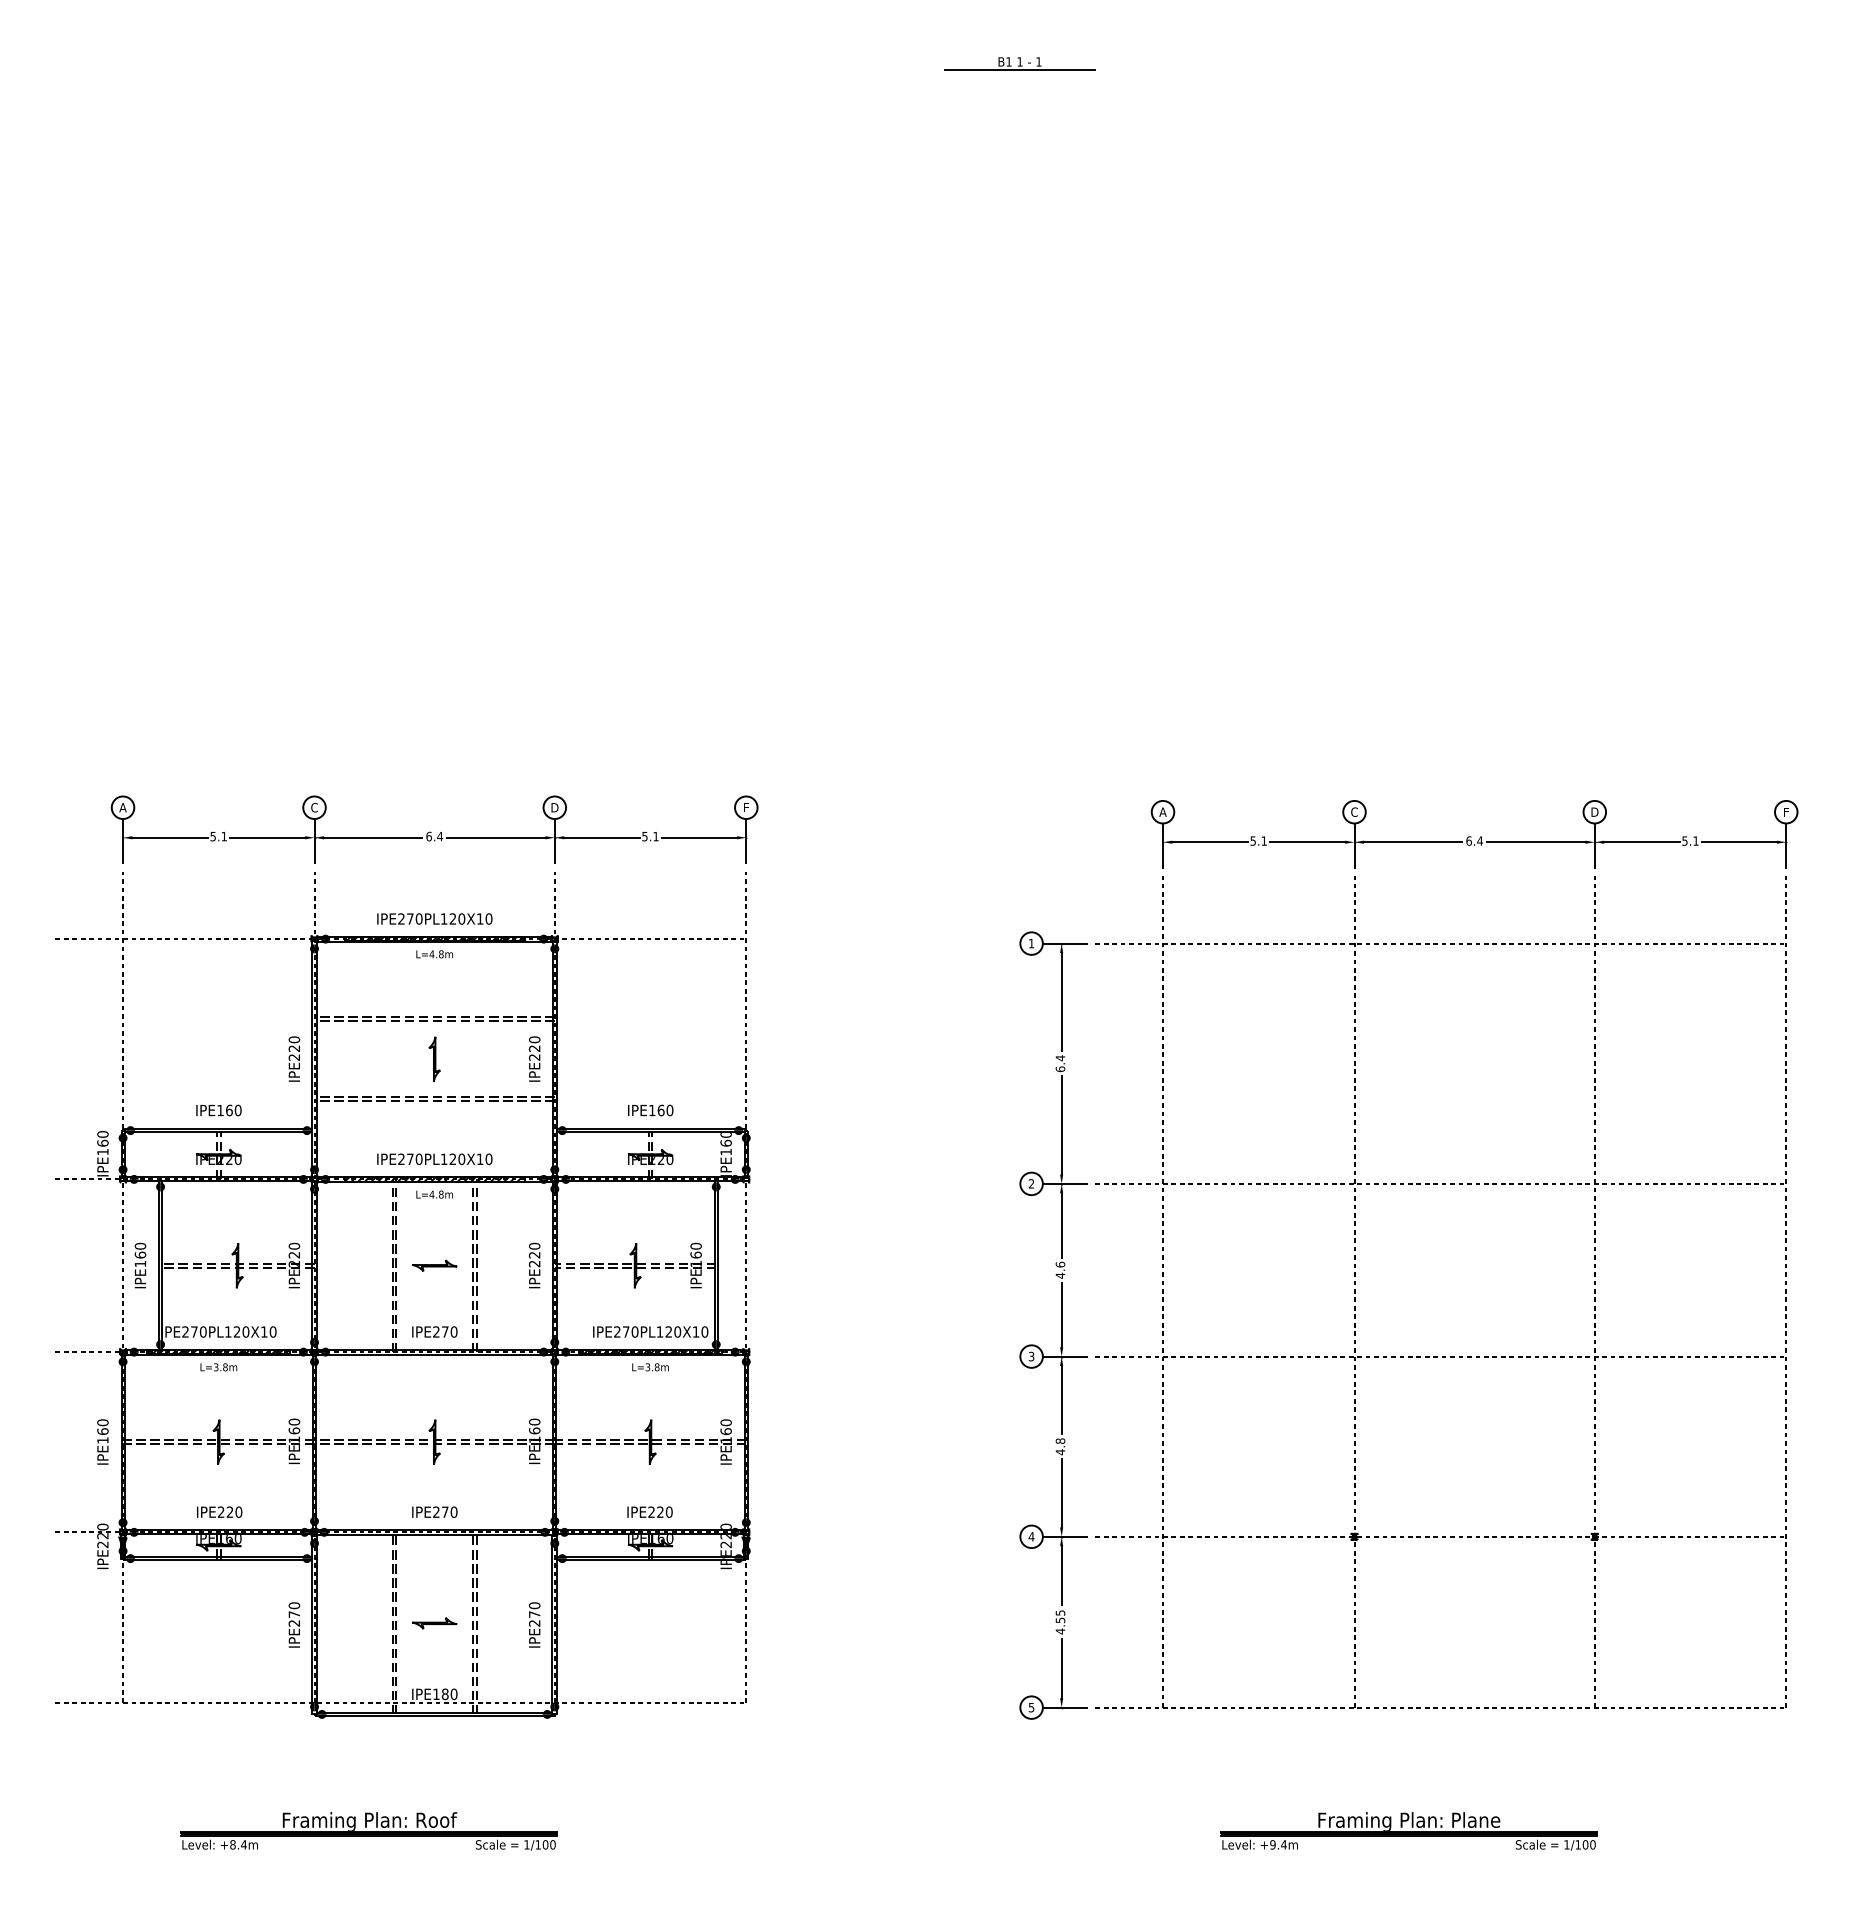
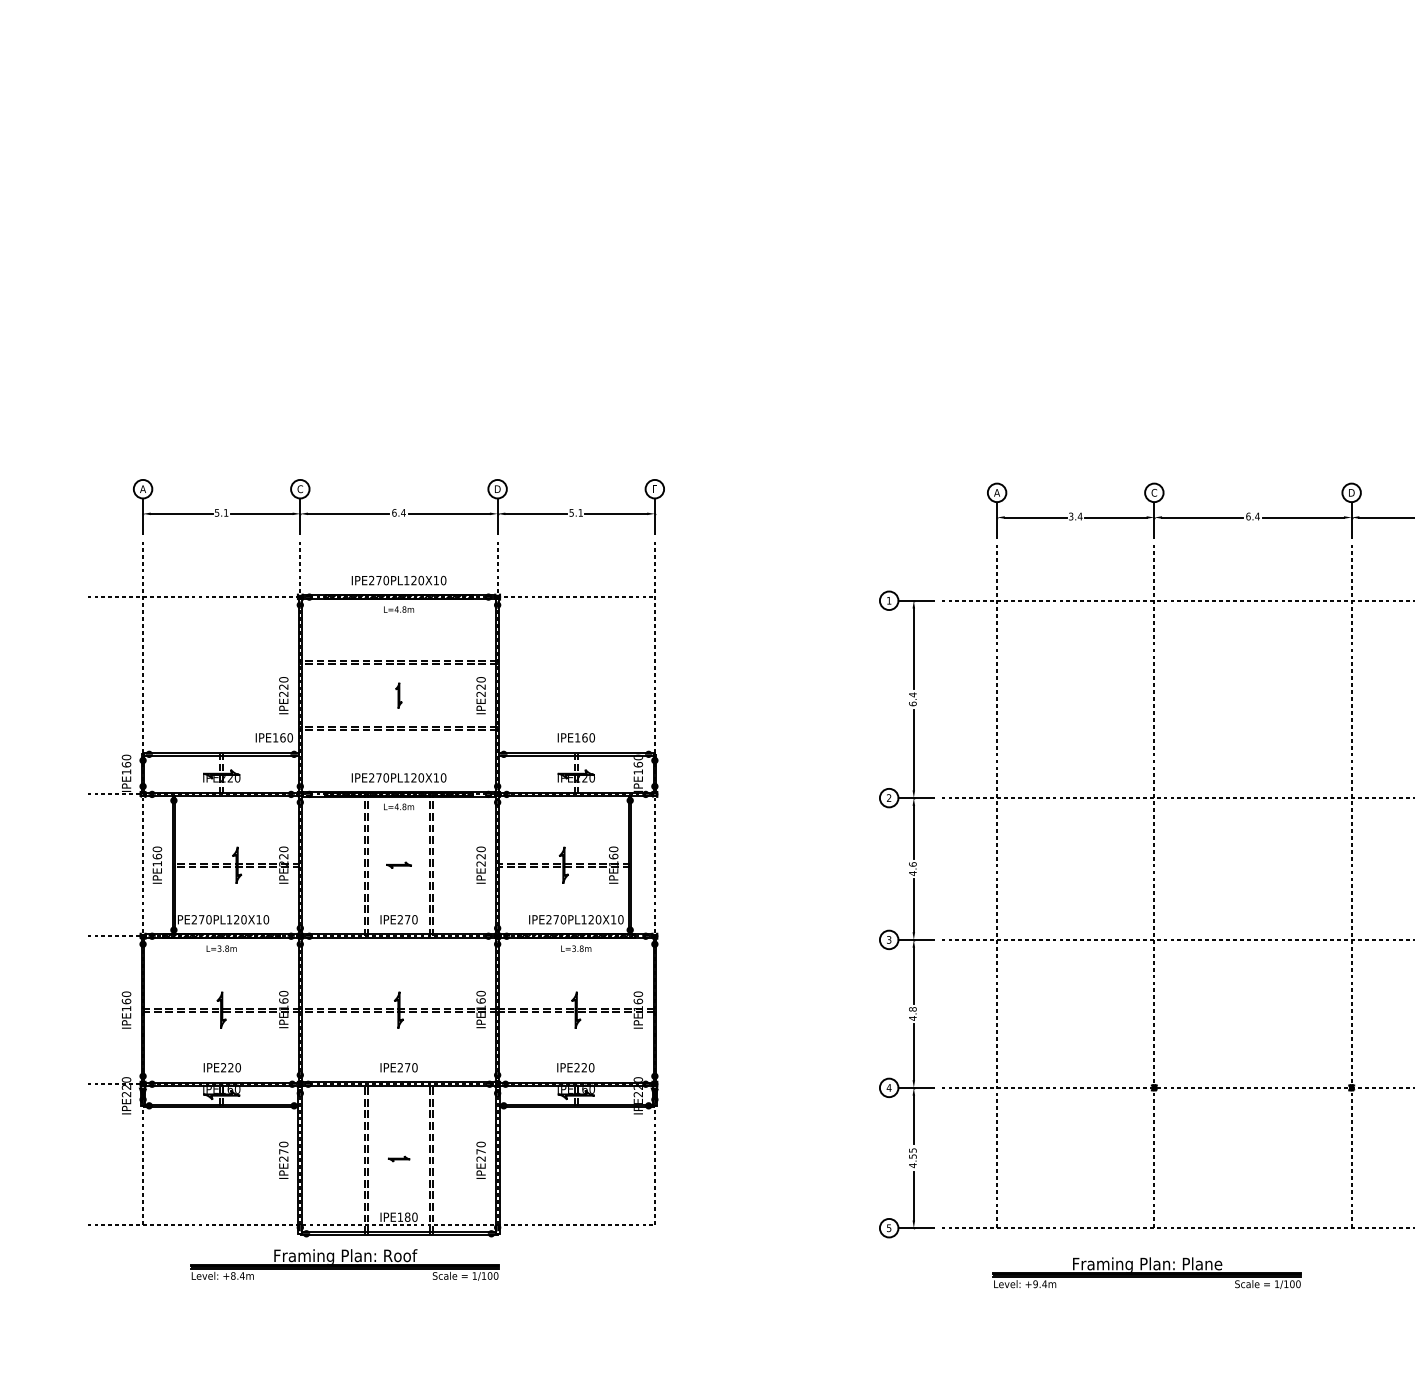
text: (1258, 840) -> (1075, 516), 5.1 -> 3.4
part: (434, 1058) -> (398, 695), size x0.7
text: (218, 1110) -> (274, 737), moved
part: (434, 1265) -> (398, 865), size x0.7
part: (434, 1623) -> (398, 1159), size x0.6
part: (368, 1831) -> (344, 1265), moved
part: (1408, 1831) -> (1146, 1273), moved

